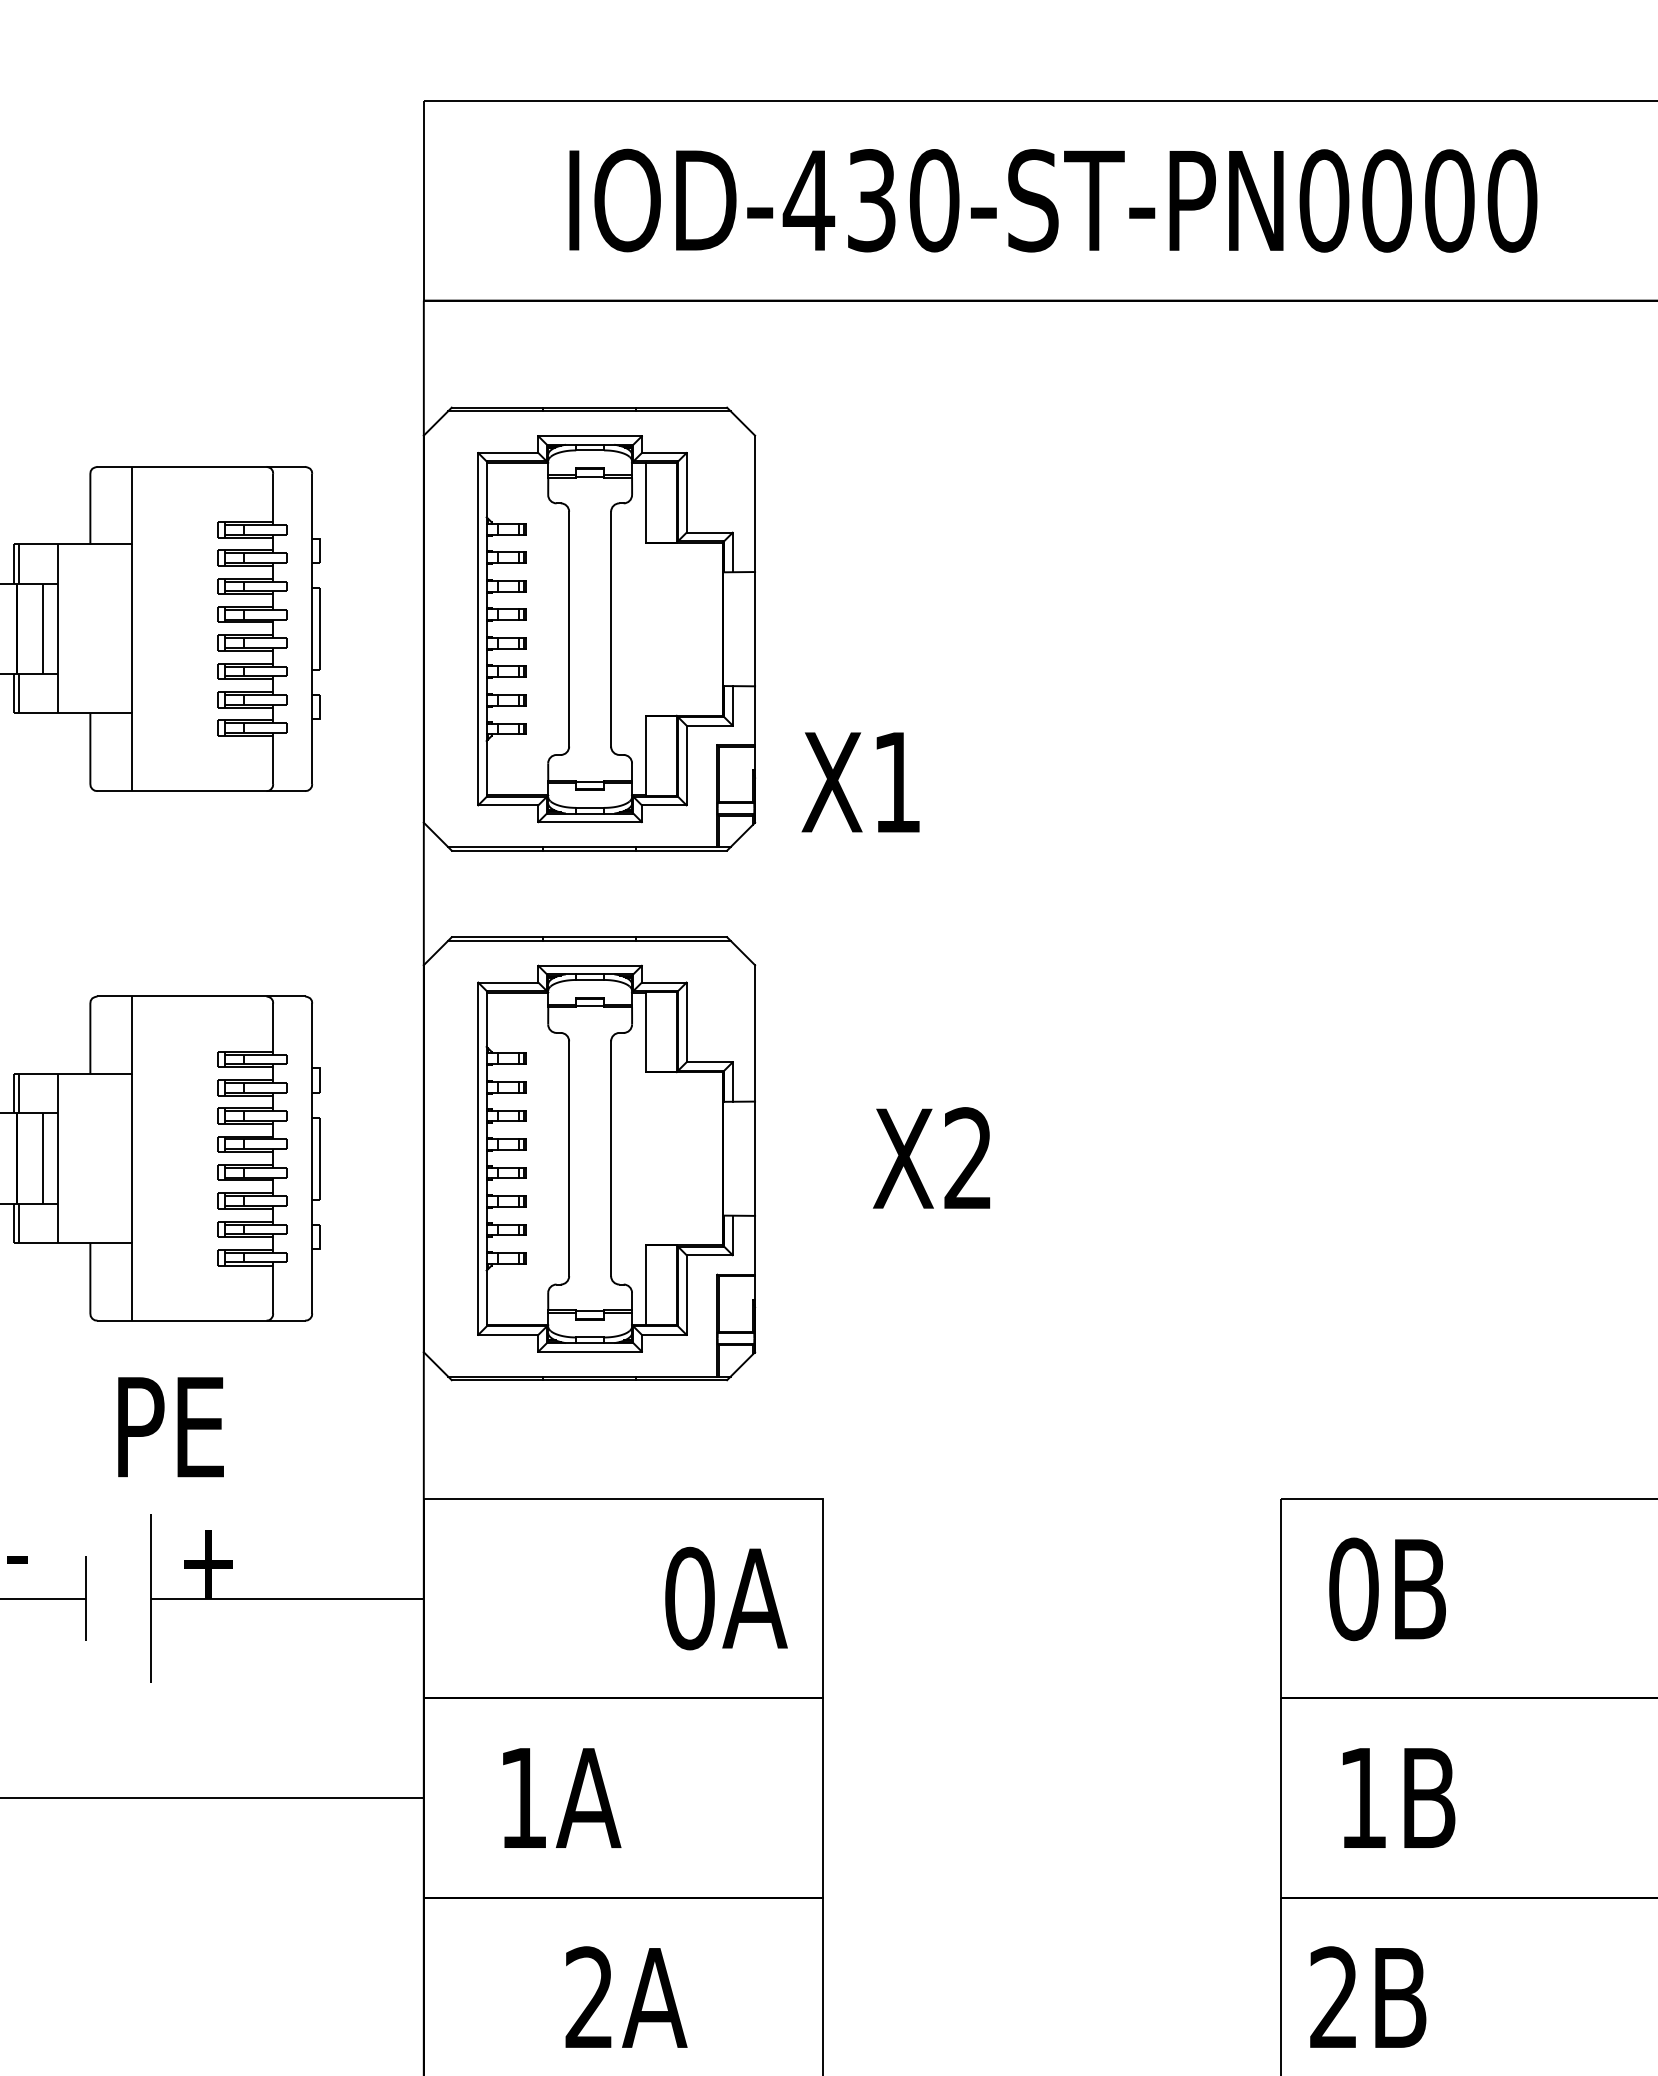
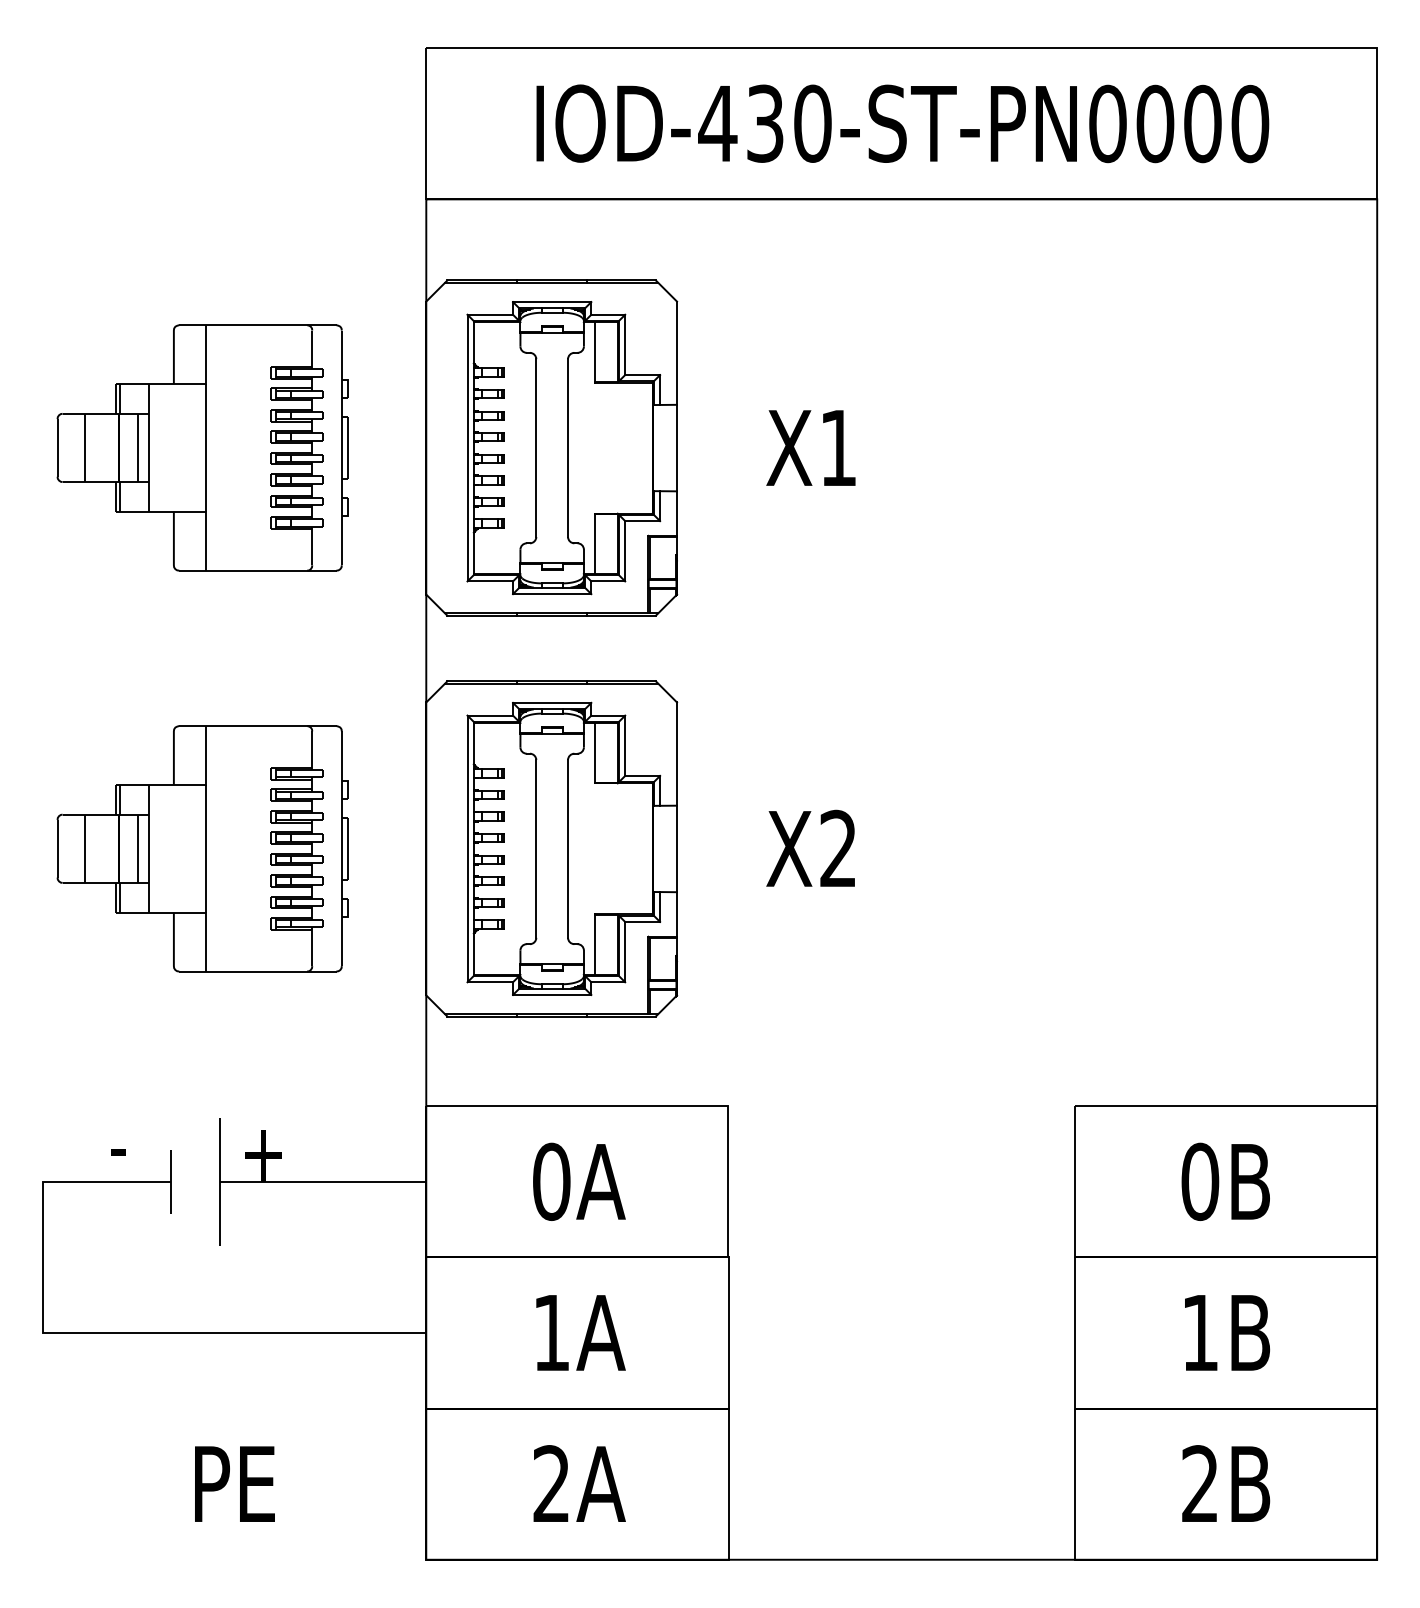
text: (860, 781) -> (810, 447), moved
text: (170, 1426) -> (234, 1483), moved
text: (1387, 1588) -> (1225, 1181), moved
text: (726, 1598) -> (579, 1181), moved
text: (561, 1797) -> (580, 1332), moved
text: (1399, 1797) -> (1227, 1332), moved
text: (1368, 1997) -> (1226, 1483), moved

